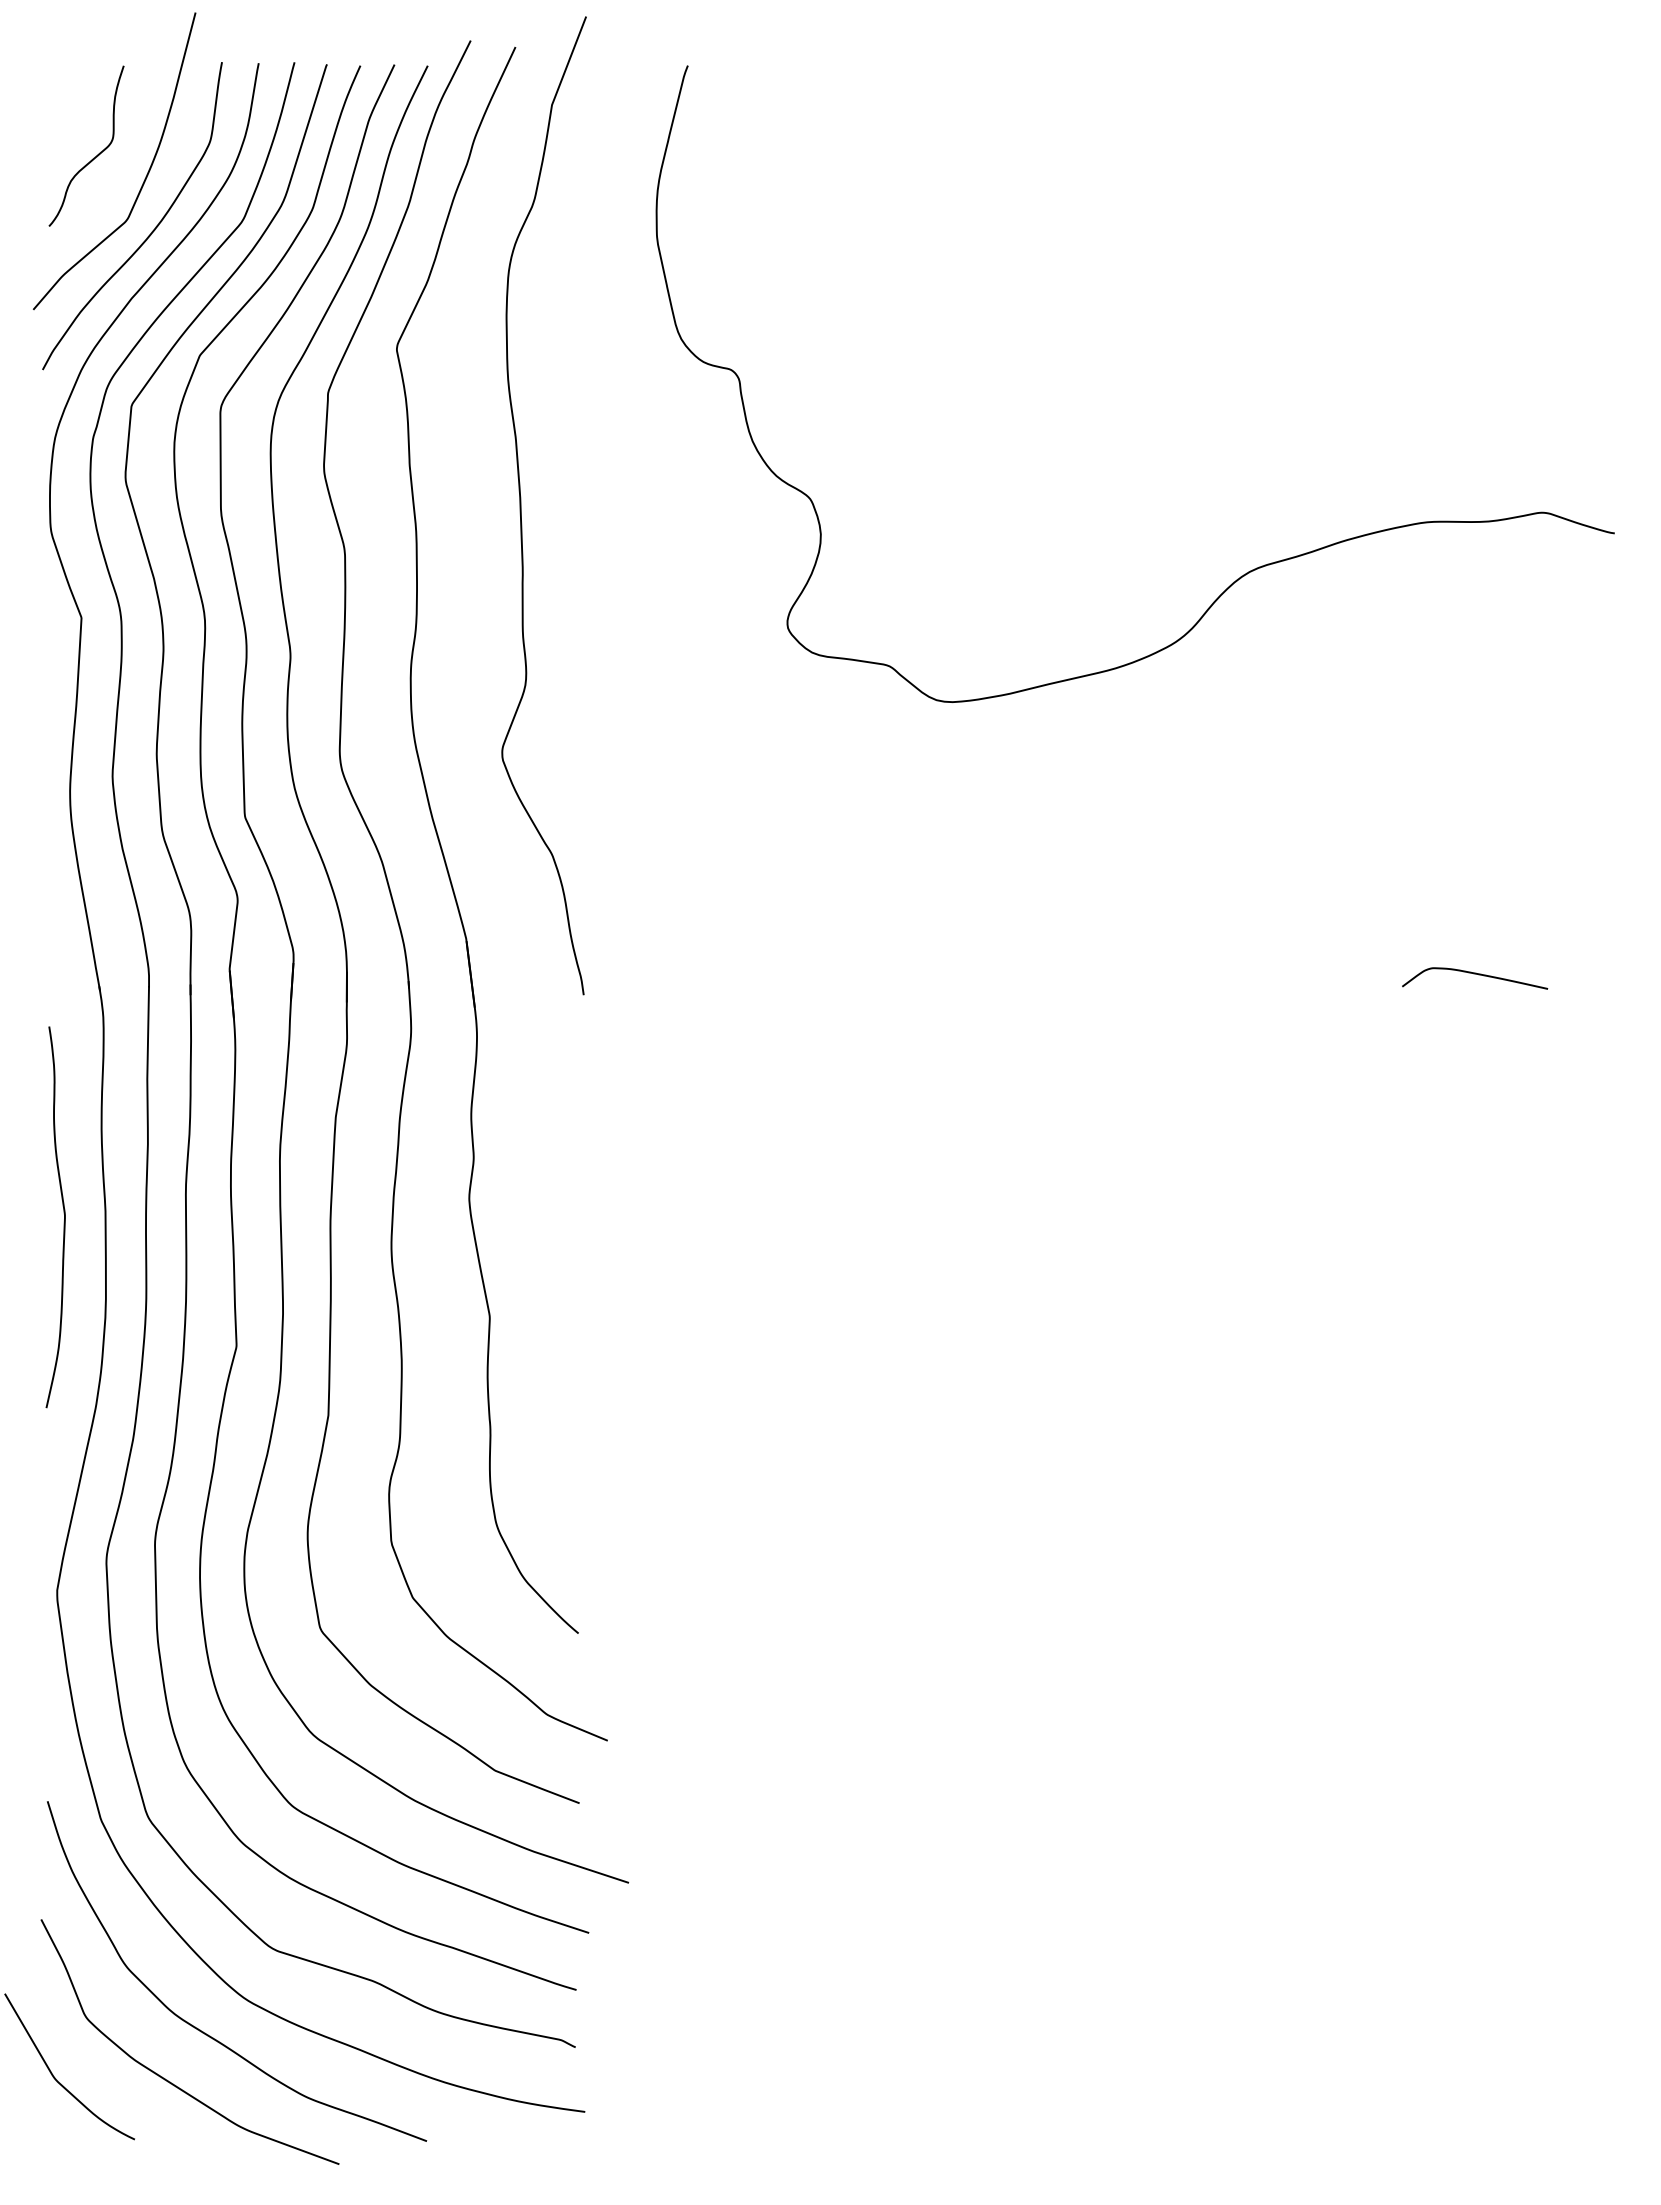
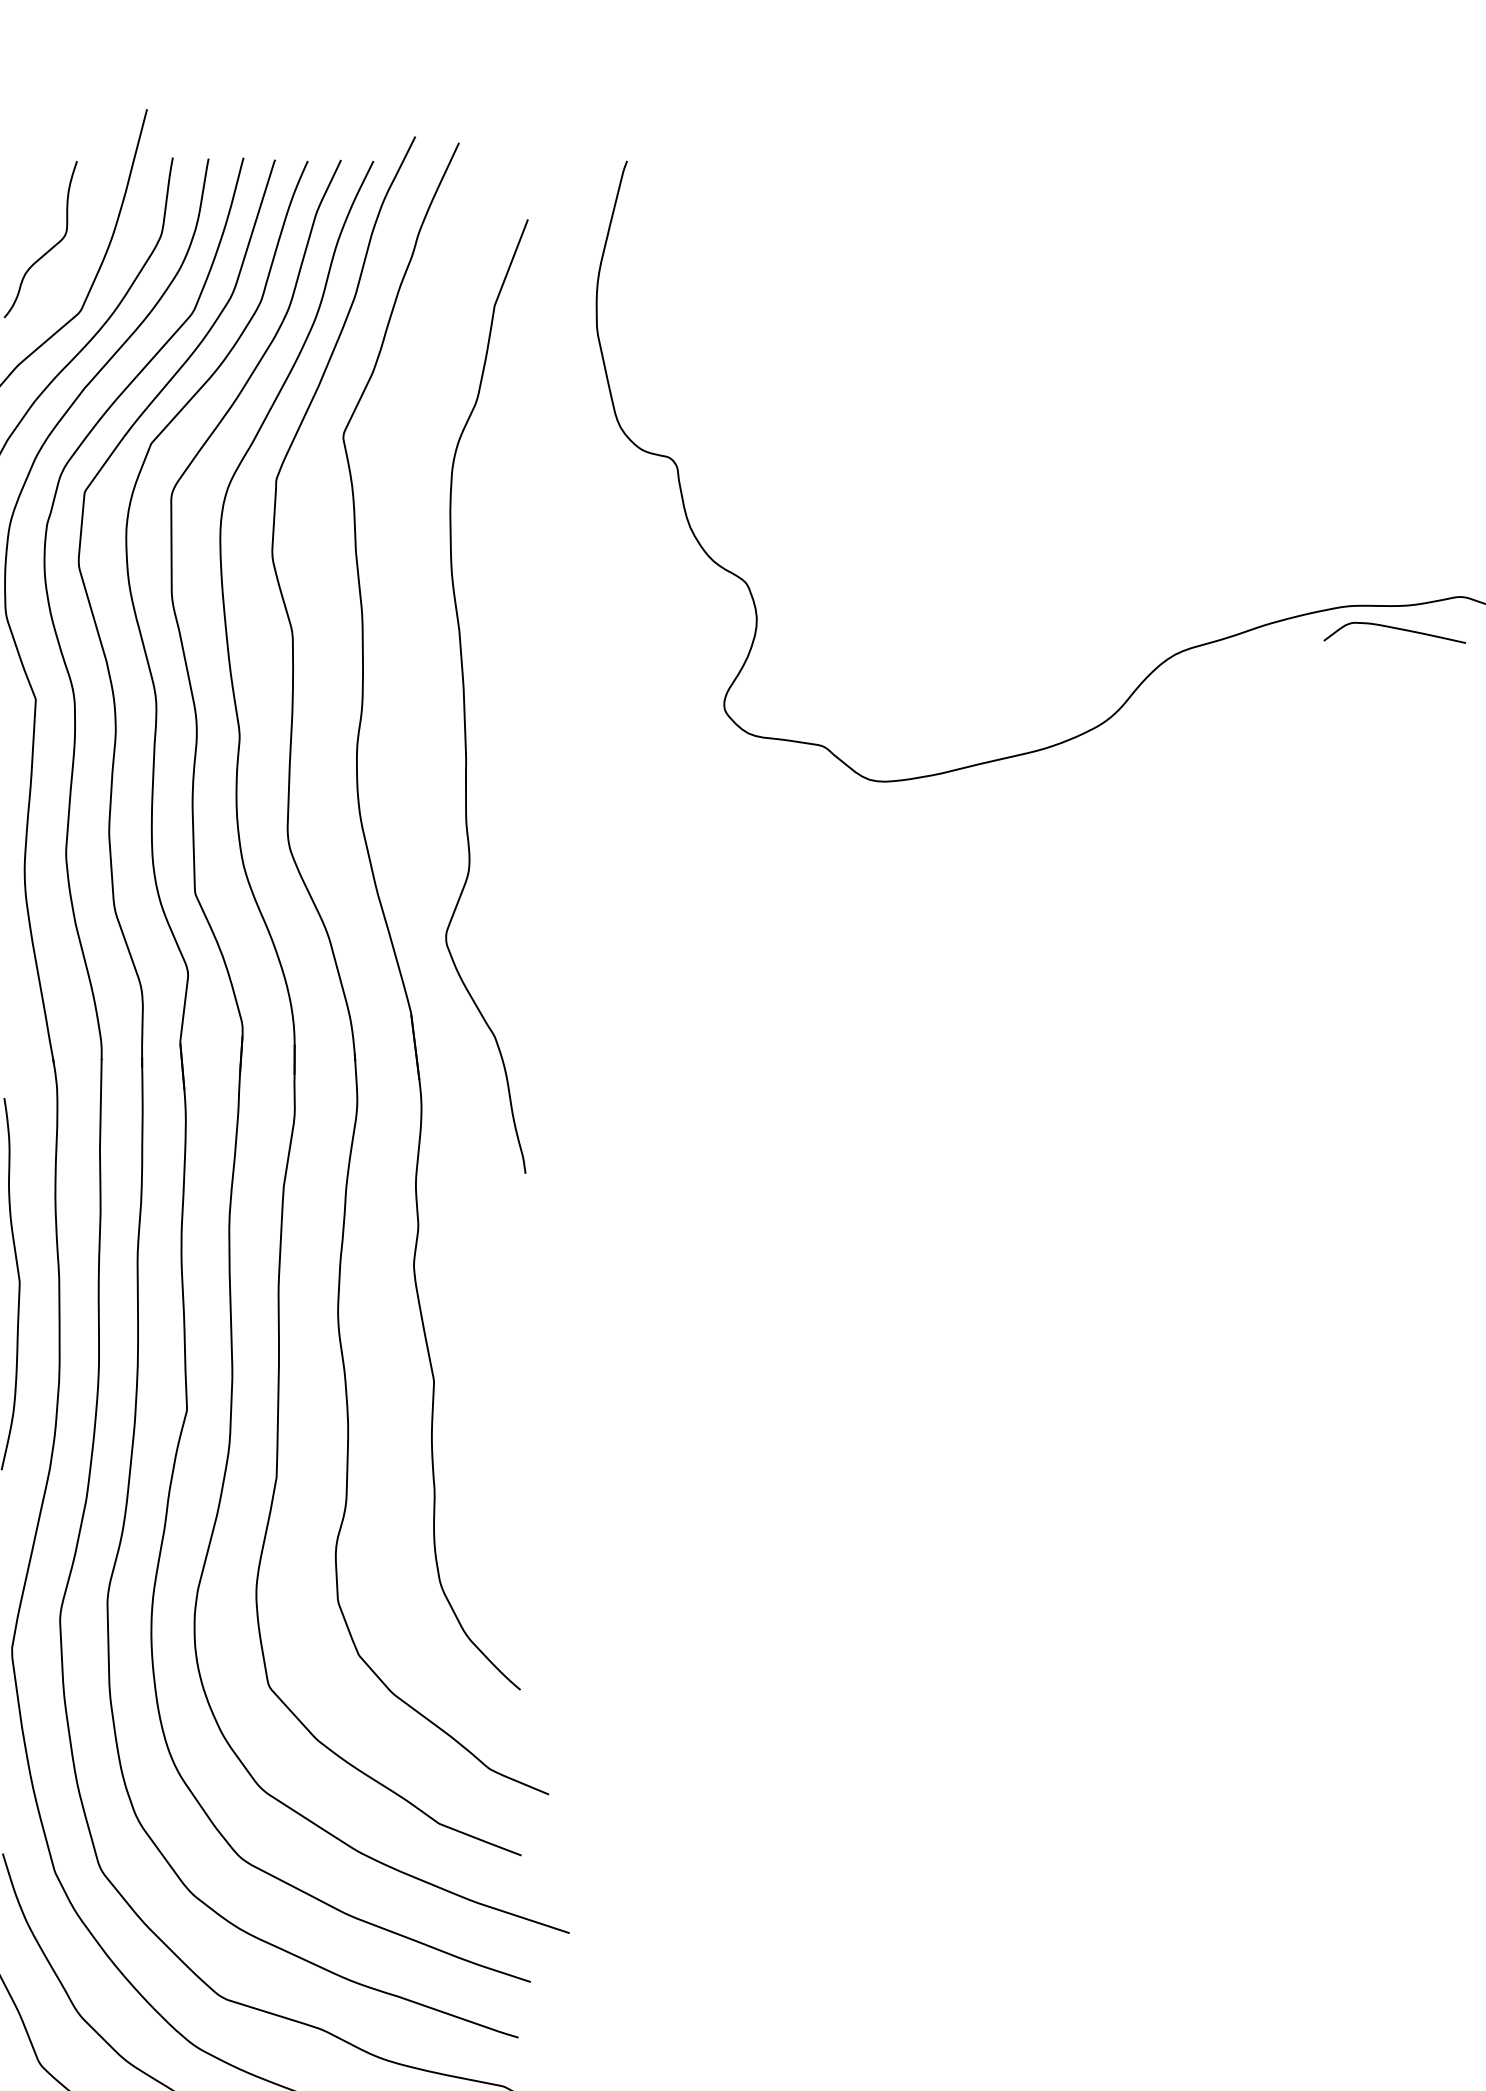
curve: (521, 505) -> (464, 696), moved
curve: (1475, 974) -> (1395, 628), moved

